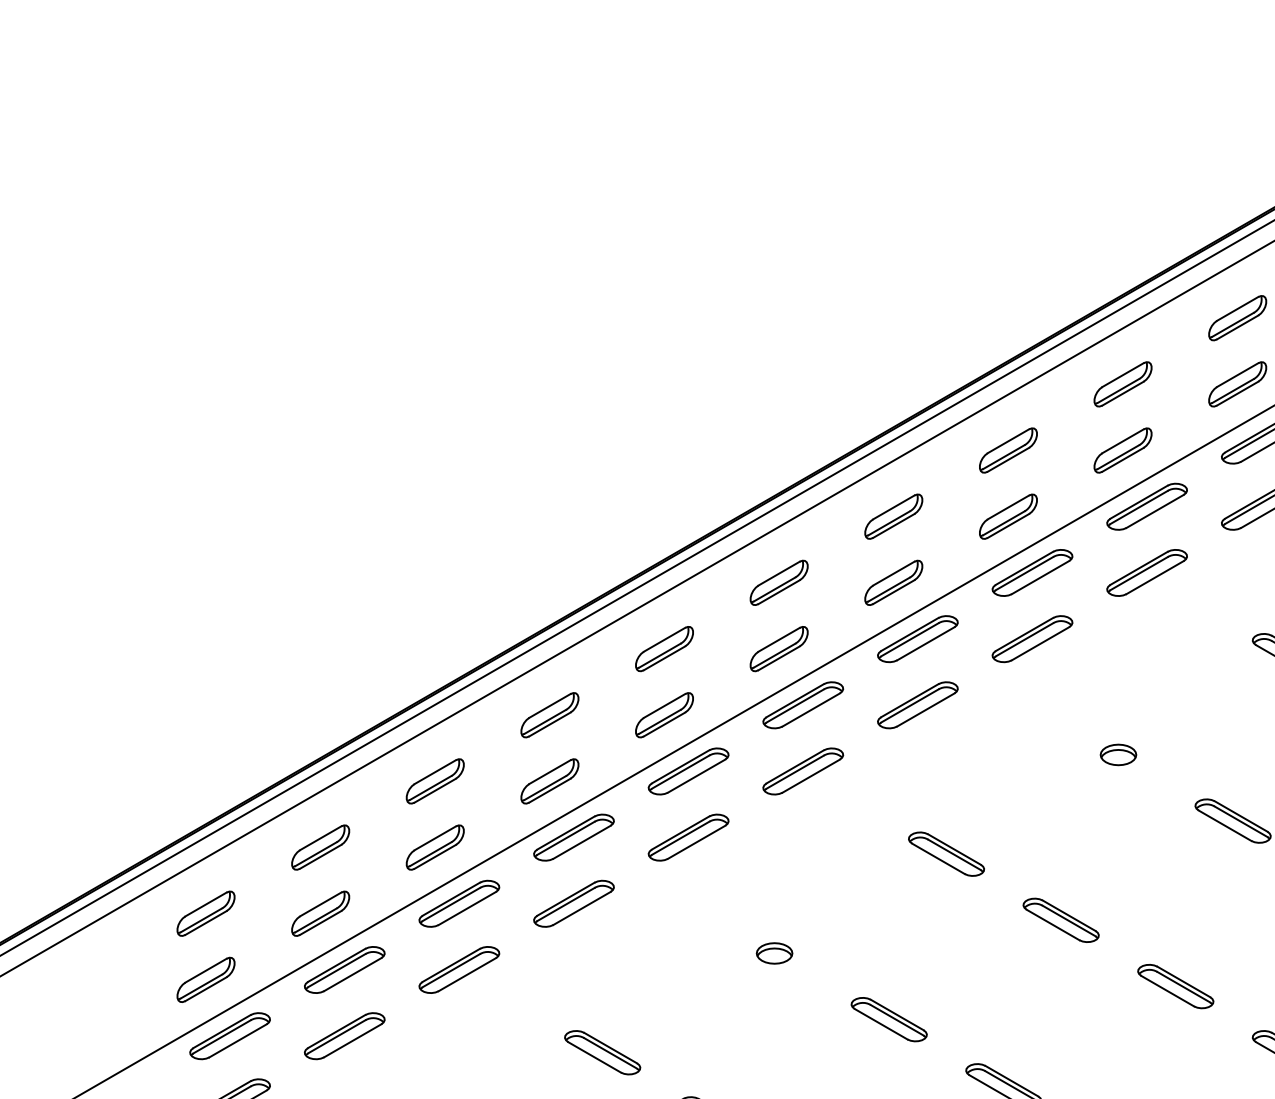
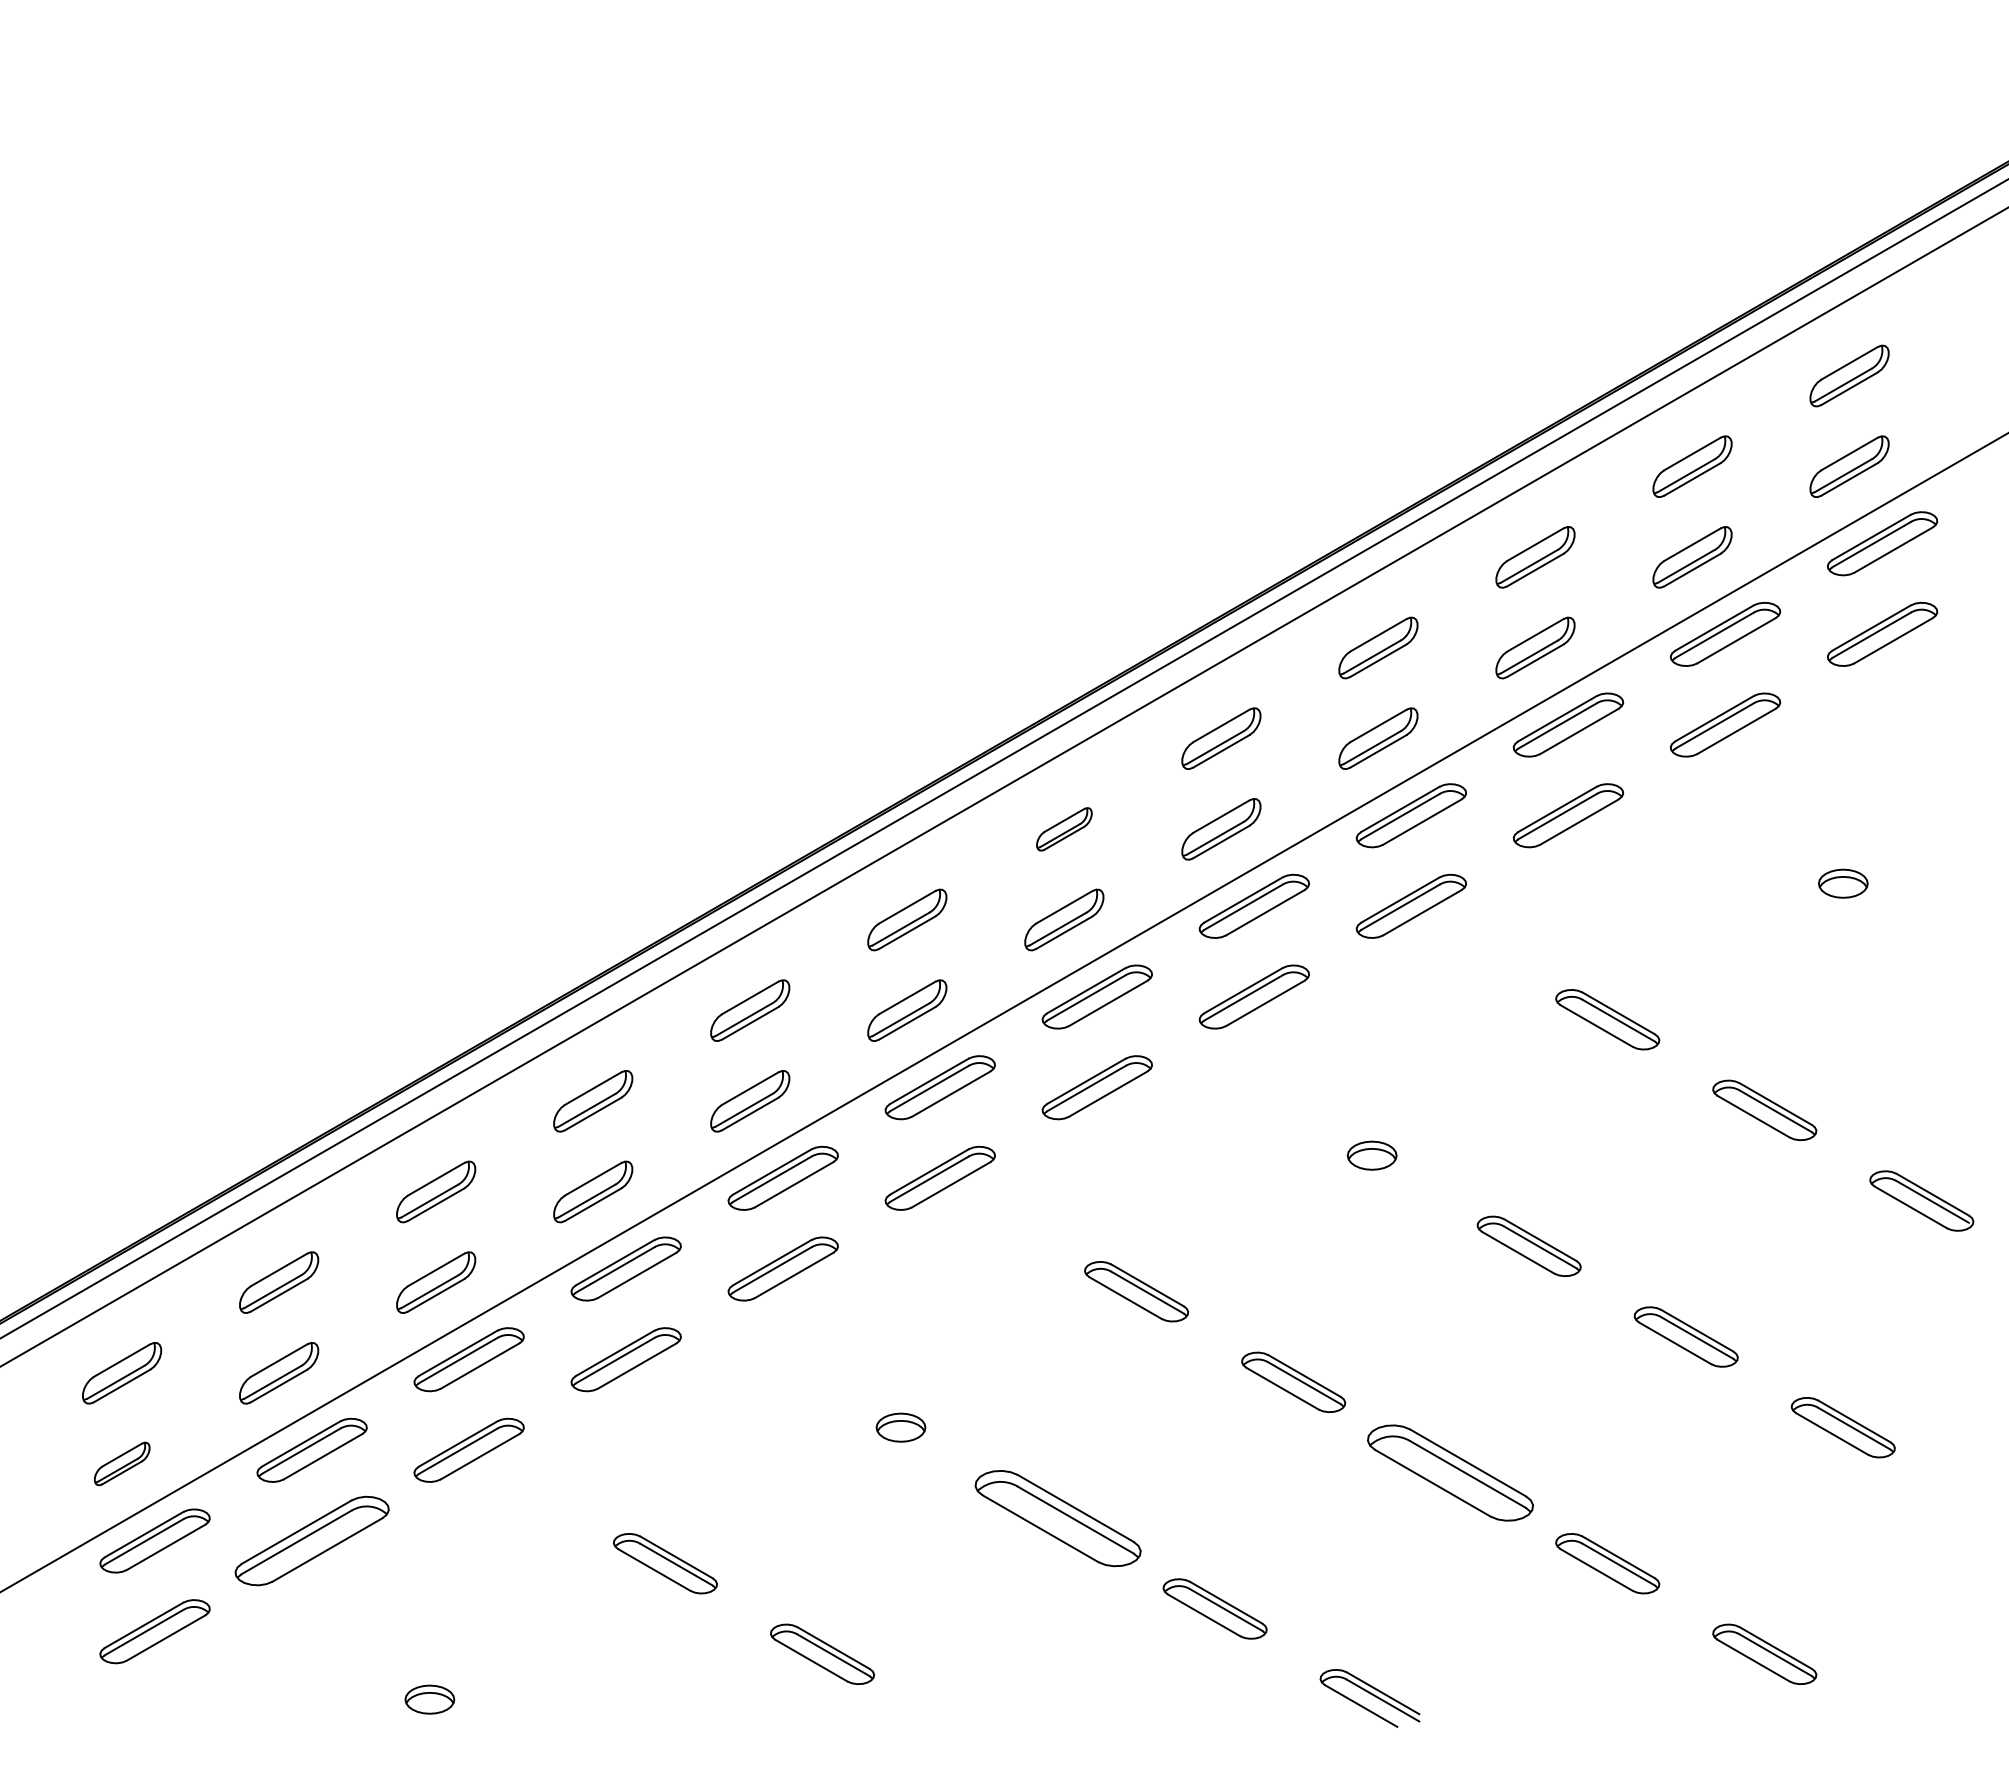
part: (893, 516) -> (1064, 829), size x0.7
part: (206, 979) -> (122, 1463), size x0.7
part: (1175, 986) -> (1450, 1472), size x1.6
part: (888, 1019) -> (1057, 1517), size x1.6
part: (344, 1035) -> (311, 1540), size x1.4

